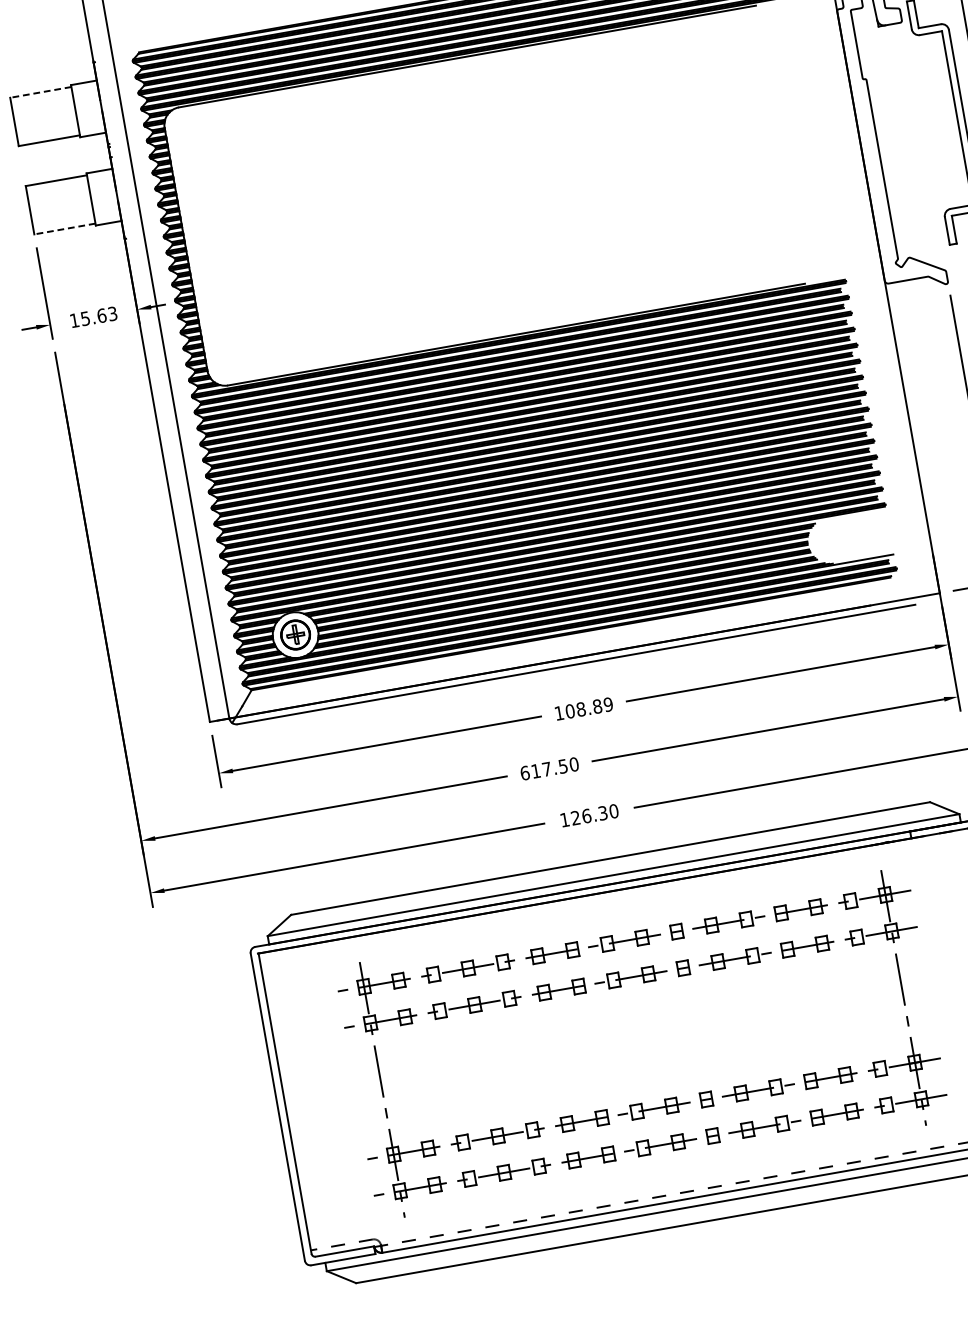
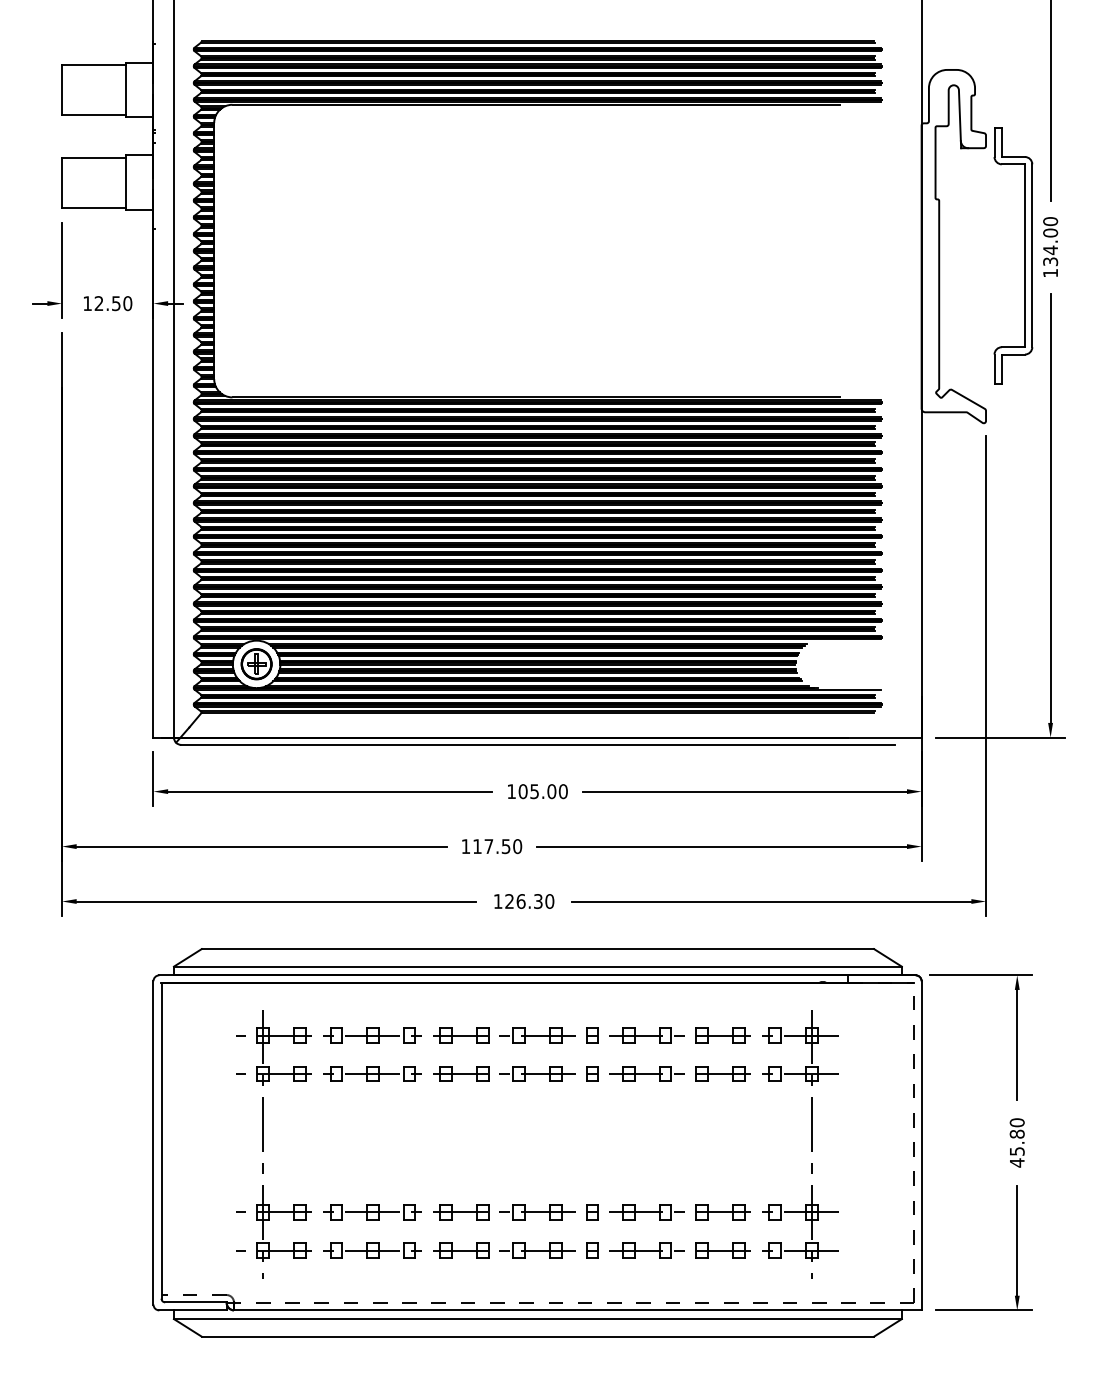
line: (40, 92) -> (93, 64), dashed -> solid
line: (64, 229) -> (93, 208), dashed -> solid
text: (99, 316) -> (113, 303), 15.63 -> 12.50
text: (594, 707) -> (548, 791), 108.89 -> 105.00
text: (524, 773) -> (465, 846), 617.50 -> 117.50

